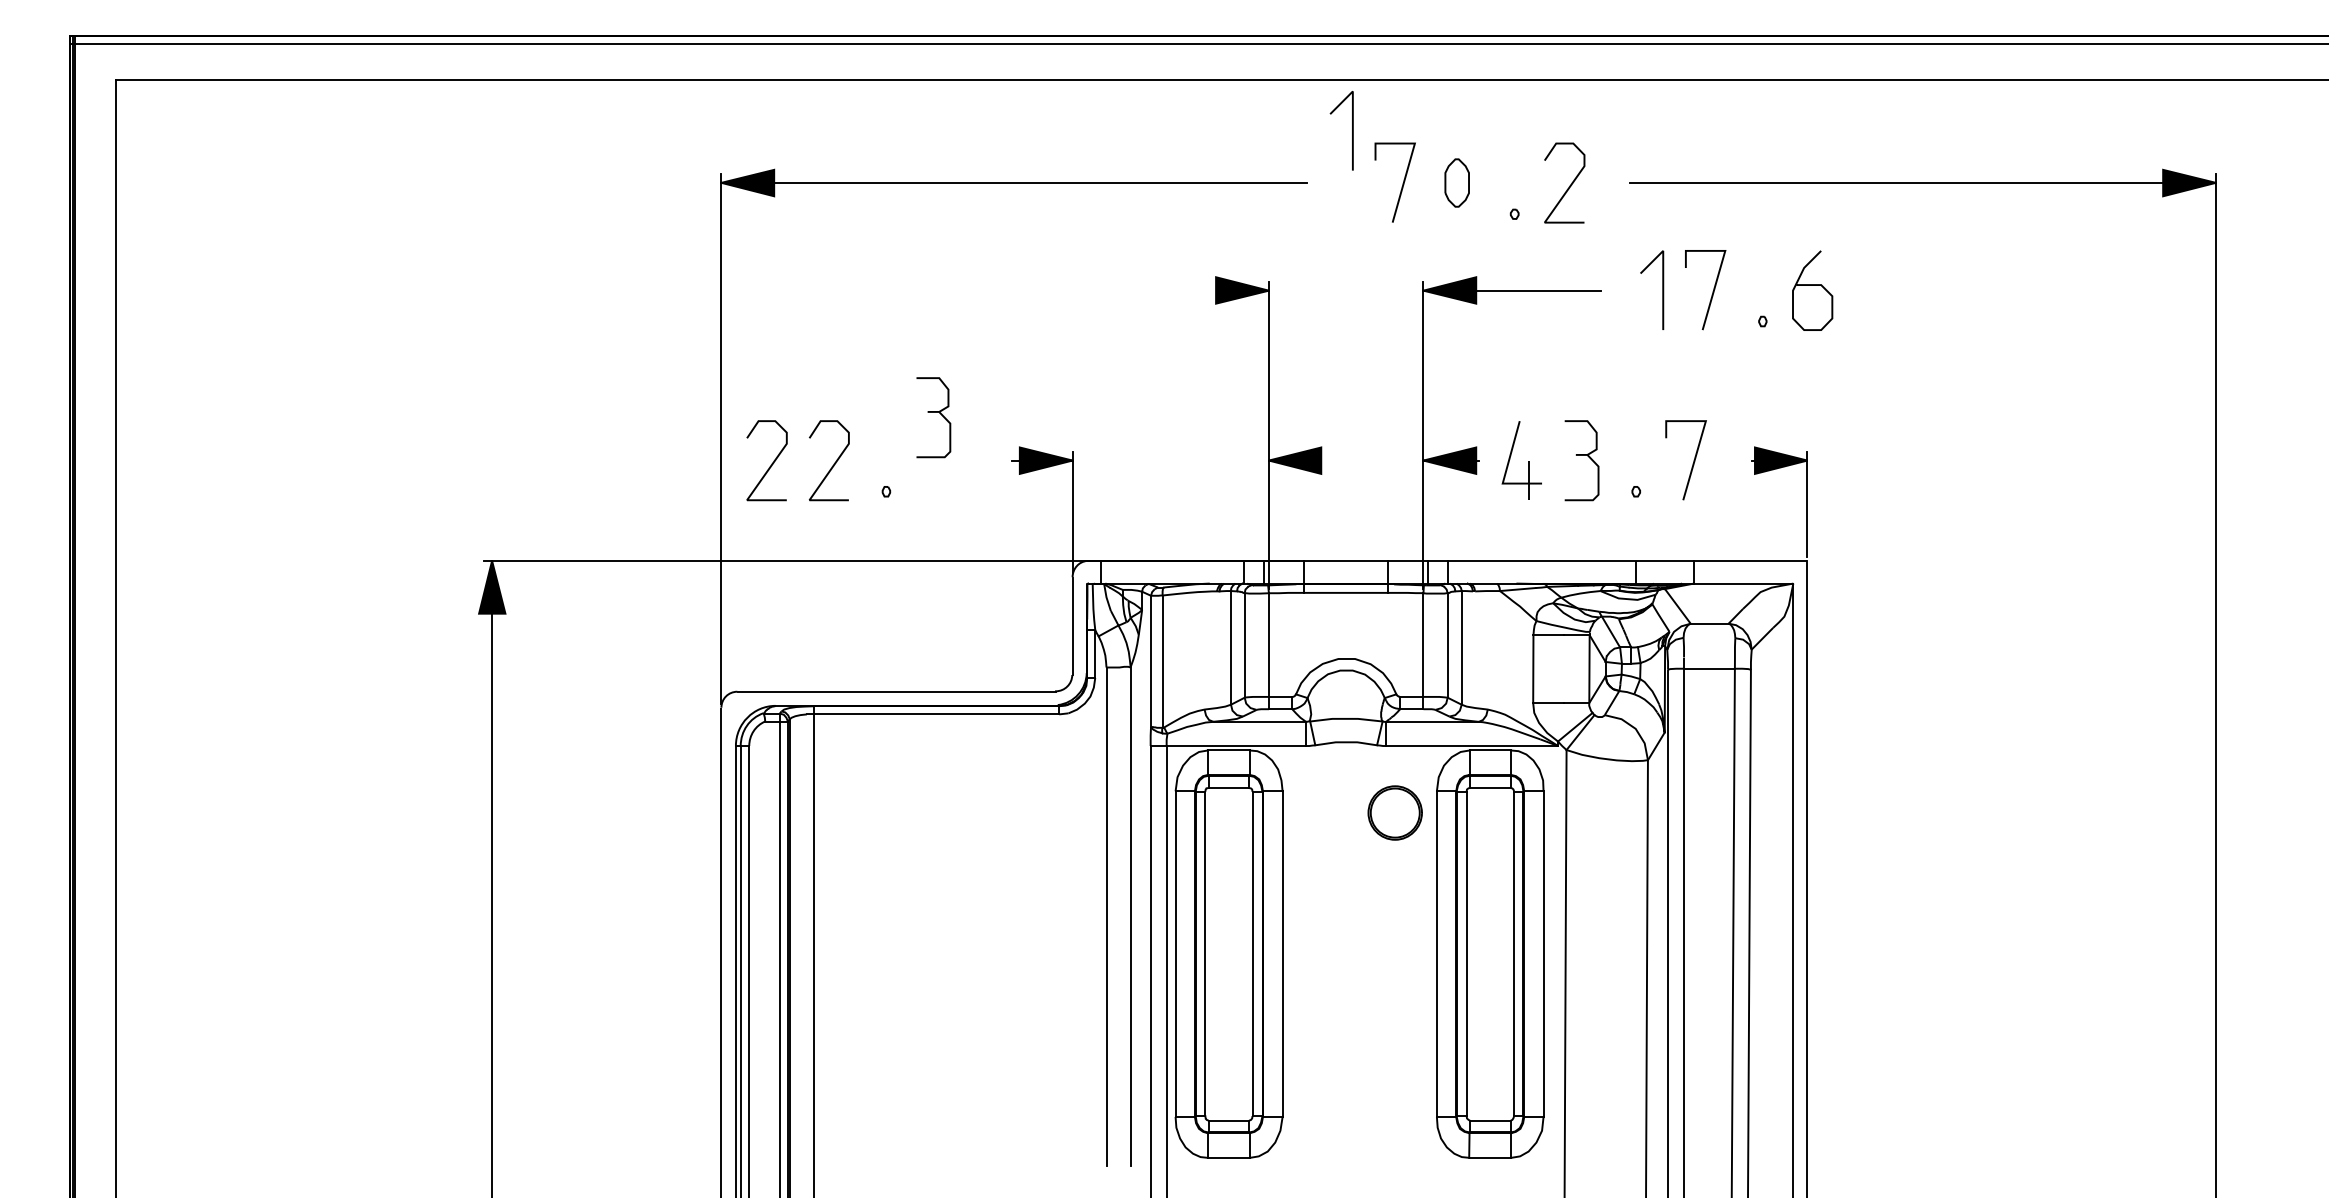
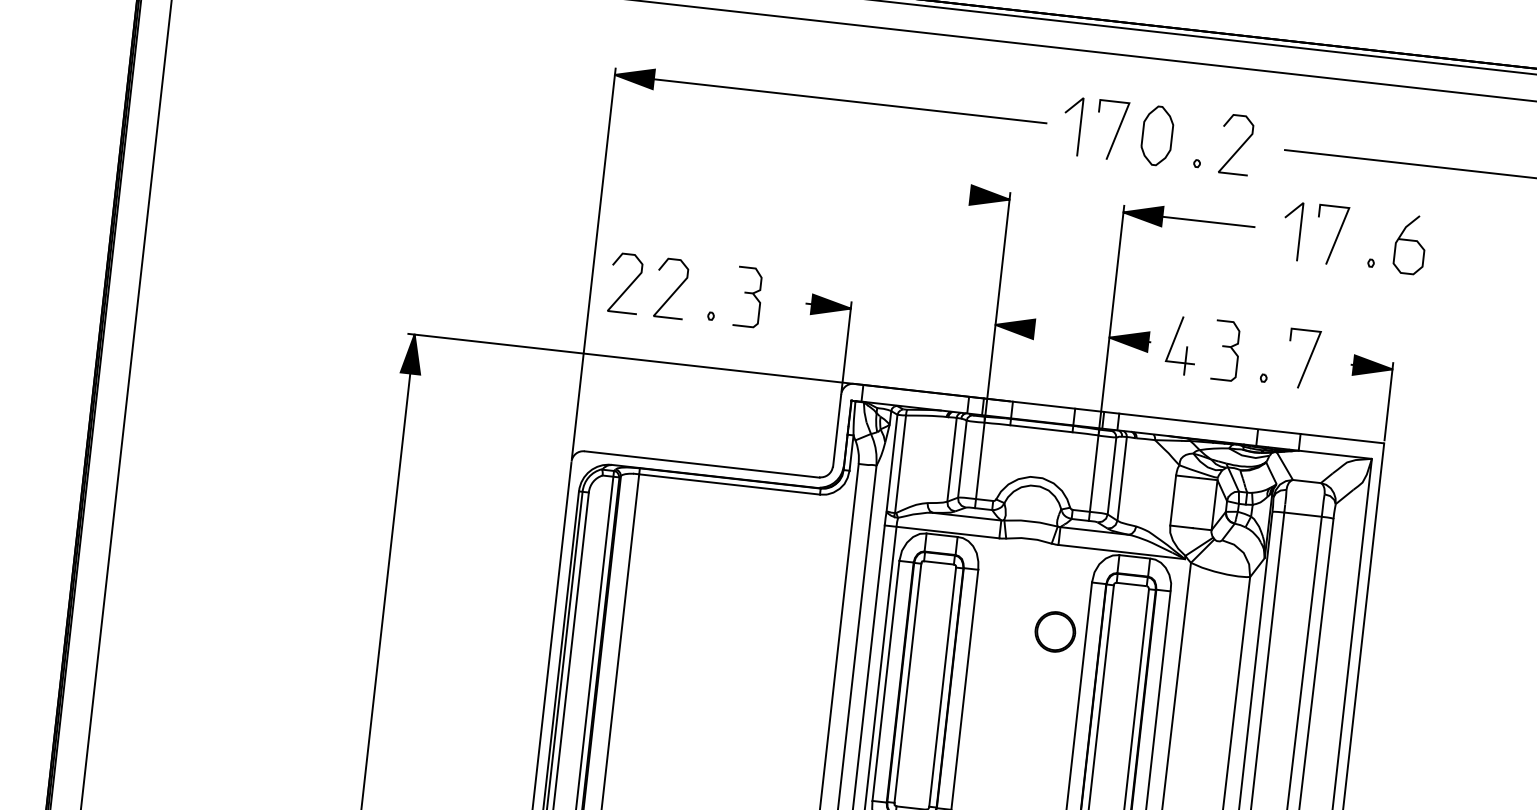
line: (1352, 130) -> (1080, 126), moved
part: (1456, 182) -> (1156, 135), size x1.67
part: (933, 417) -> (748, 297), moved
part: (1394, 812) -> (1054, 631), moved

